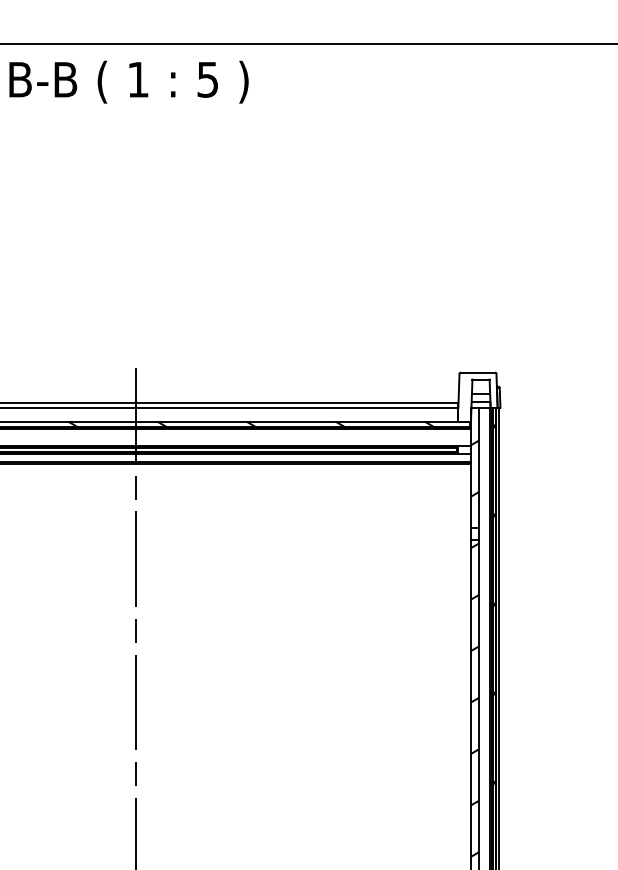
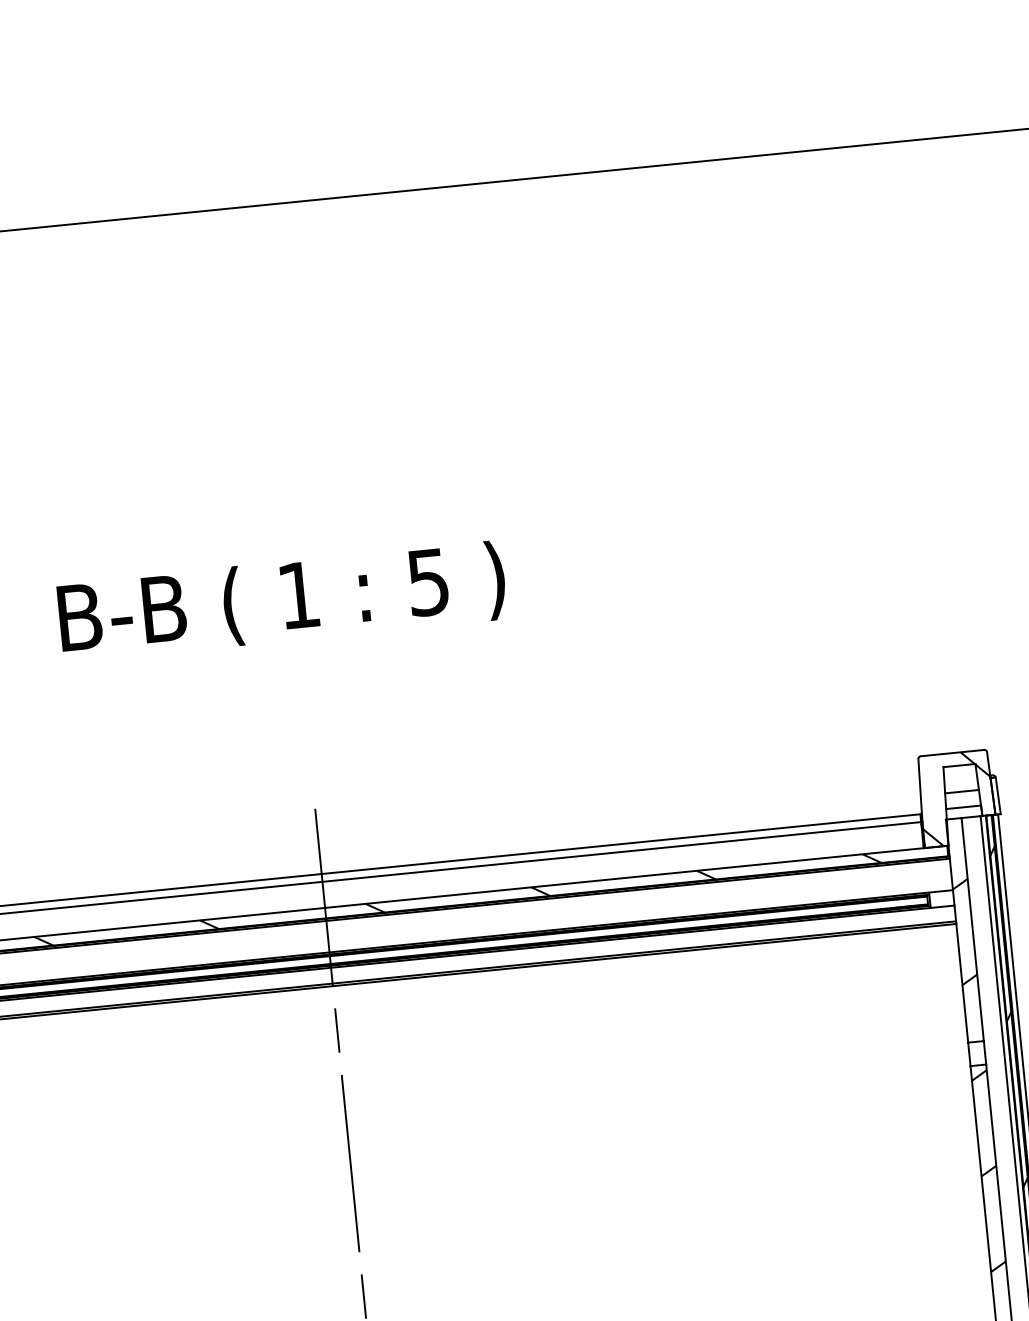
text: (128, 81) -> (281, 600), moved
hatch: (477, 396) -> (955, 797), added

